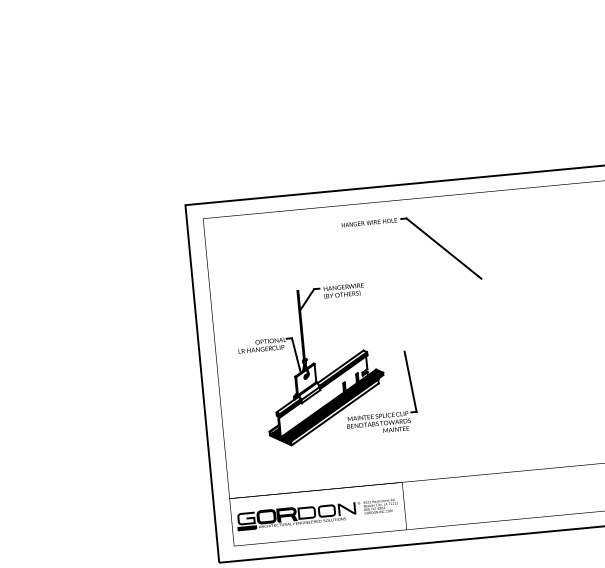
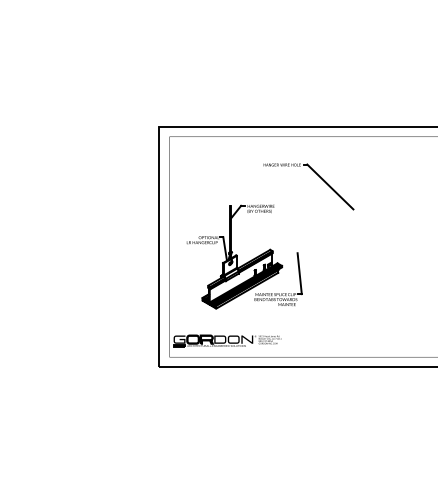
part: (363, 348) -> (270, 248), moved

